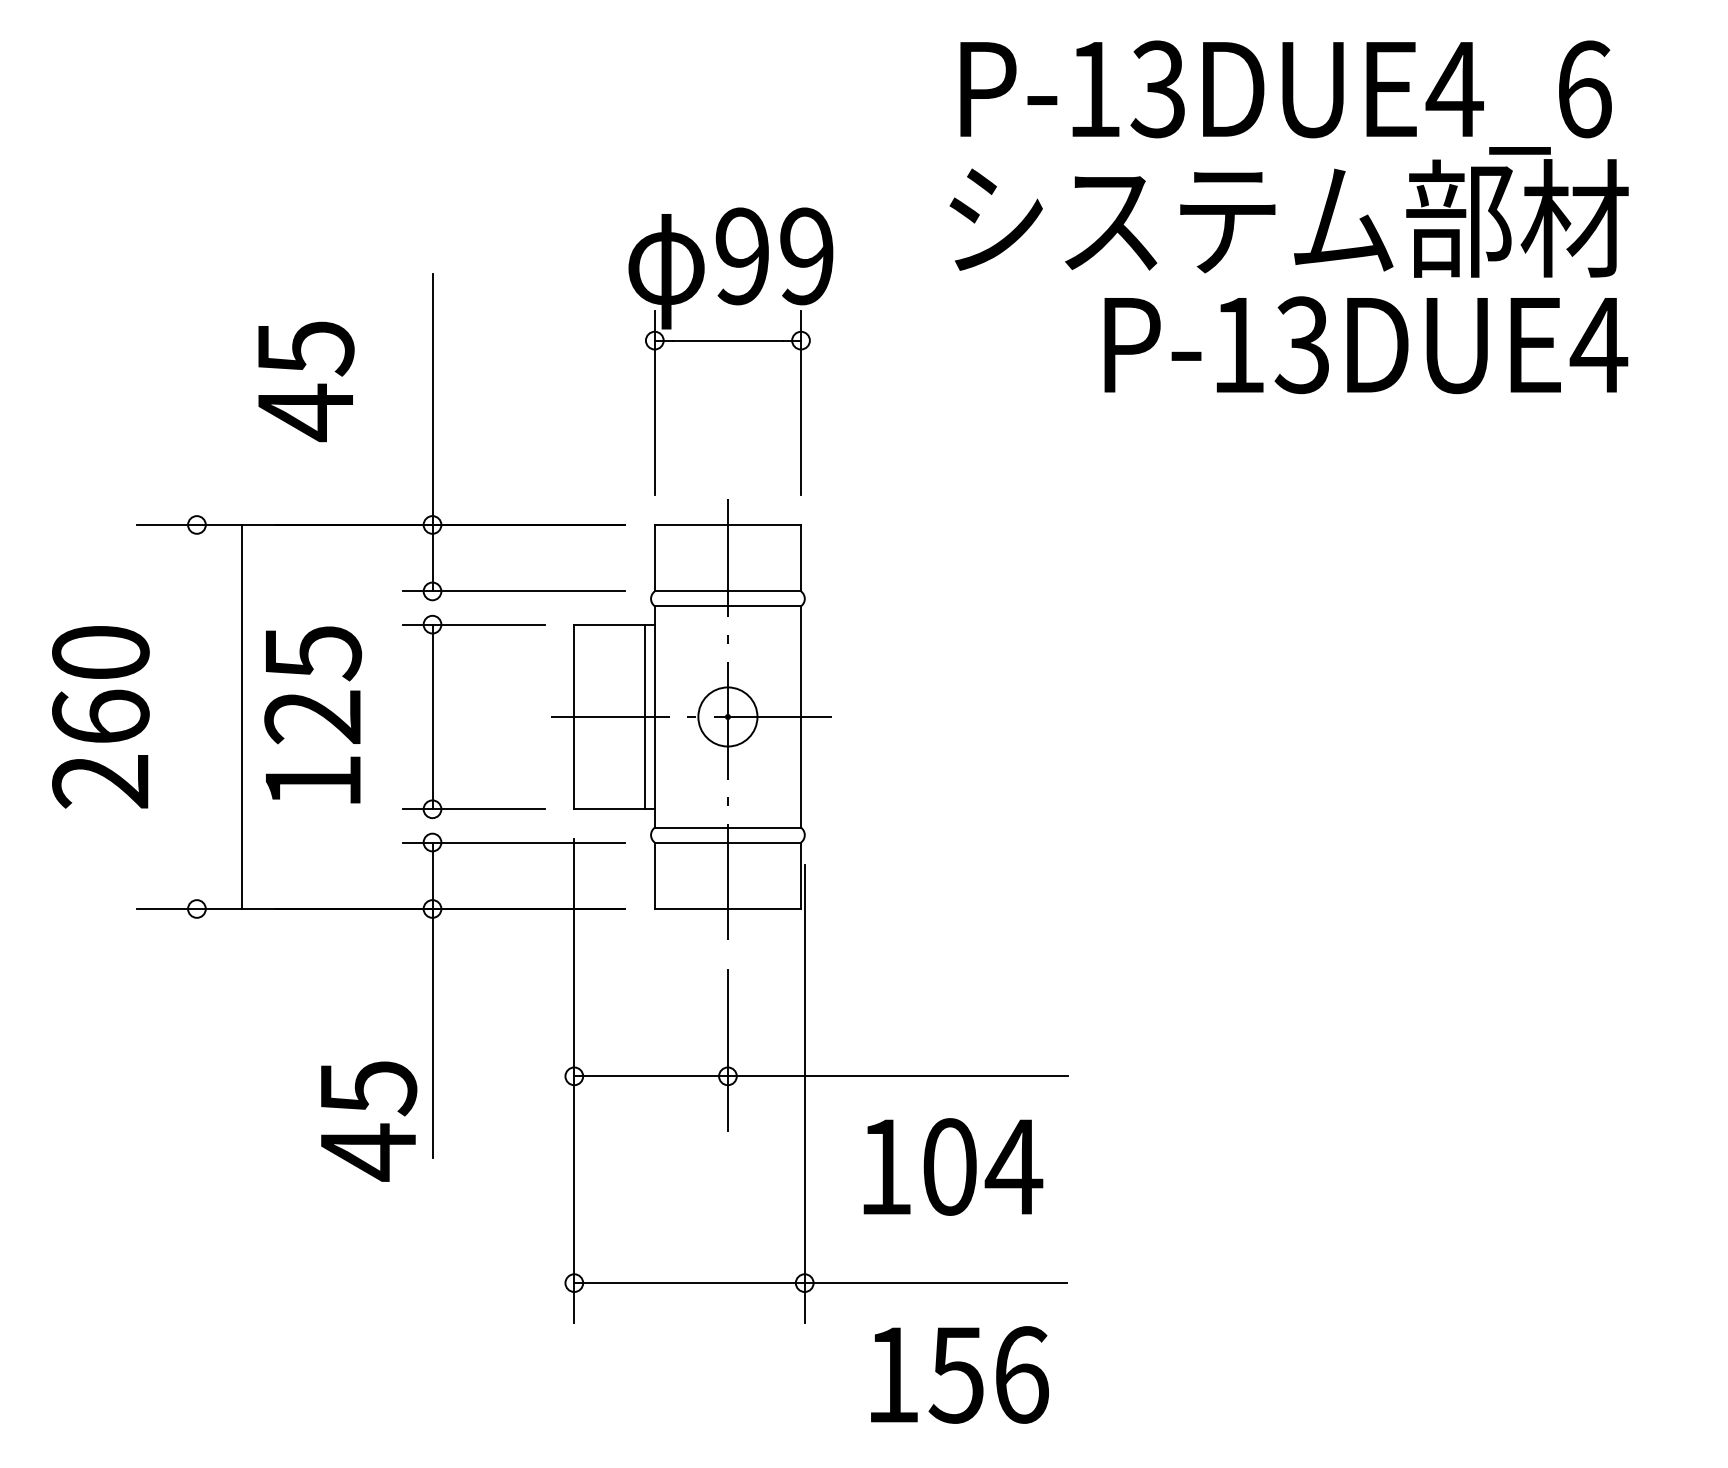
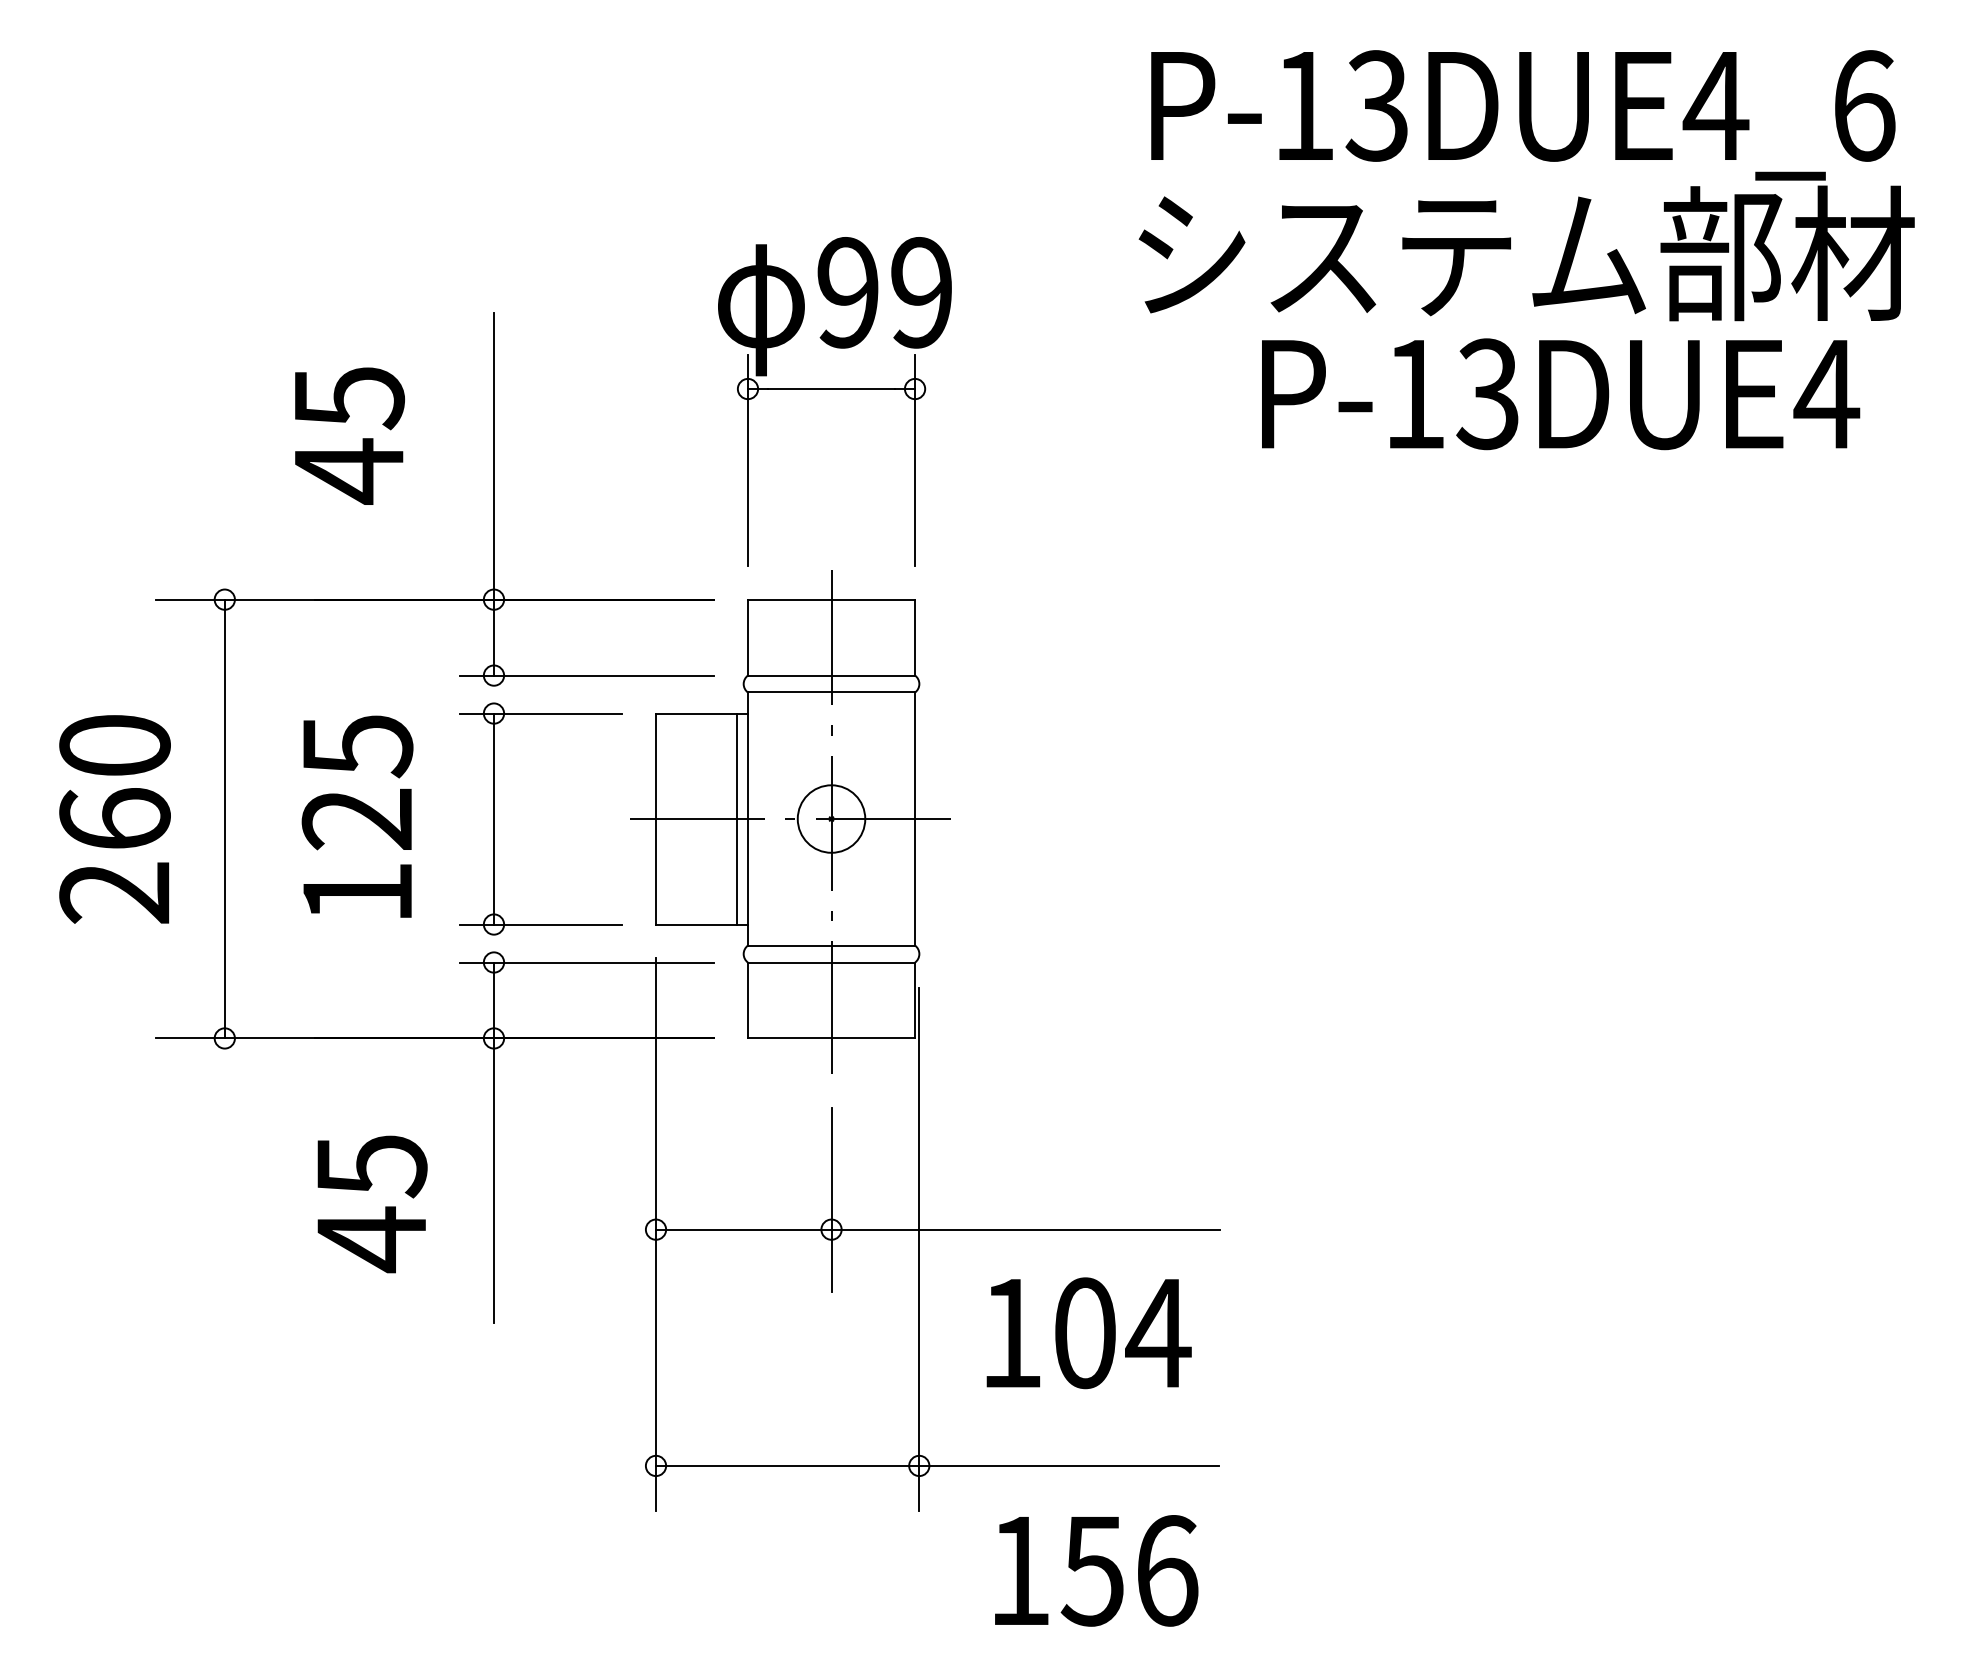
text: (1288, 158) -> (1526, 185), moved
line: (241, 716) -> (224, 818), moved
text: (369, 1121) -> (372, 1204), moved

